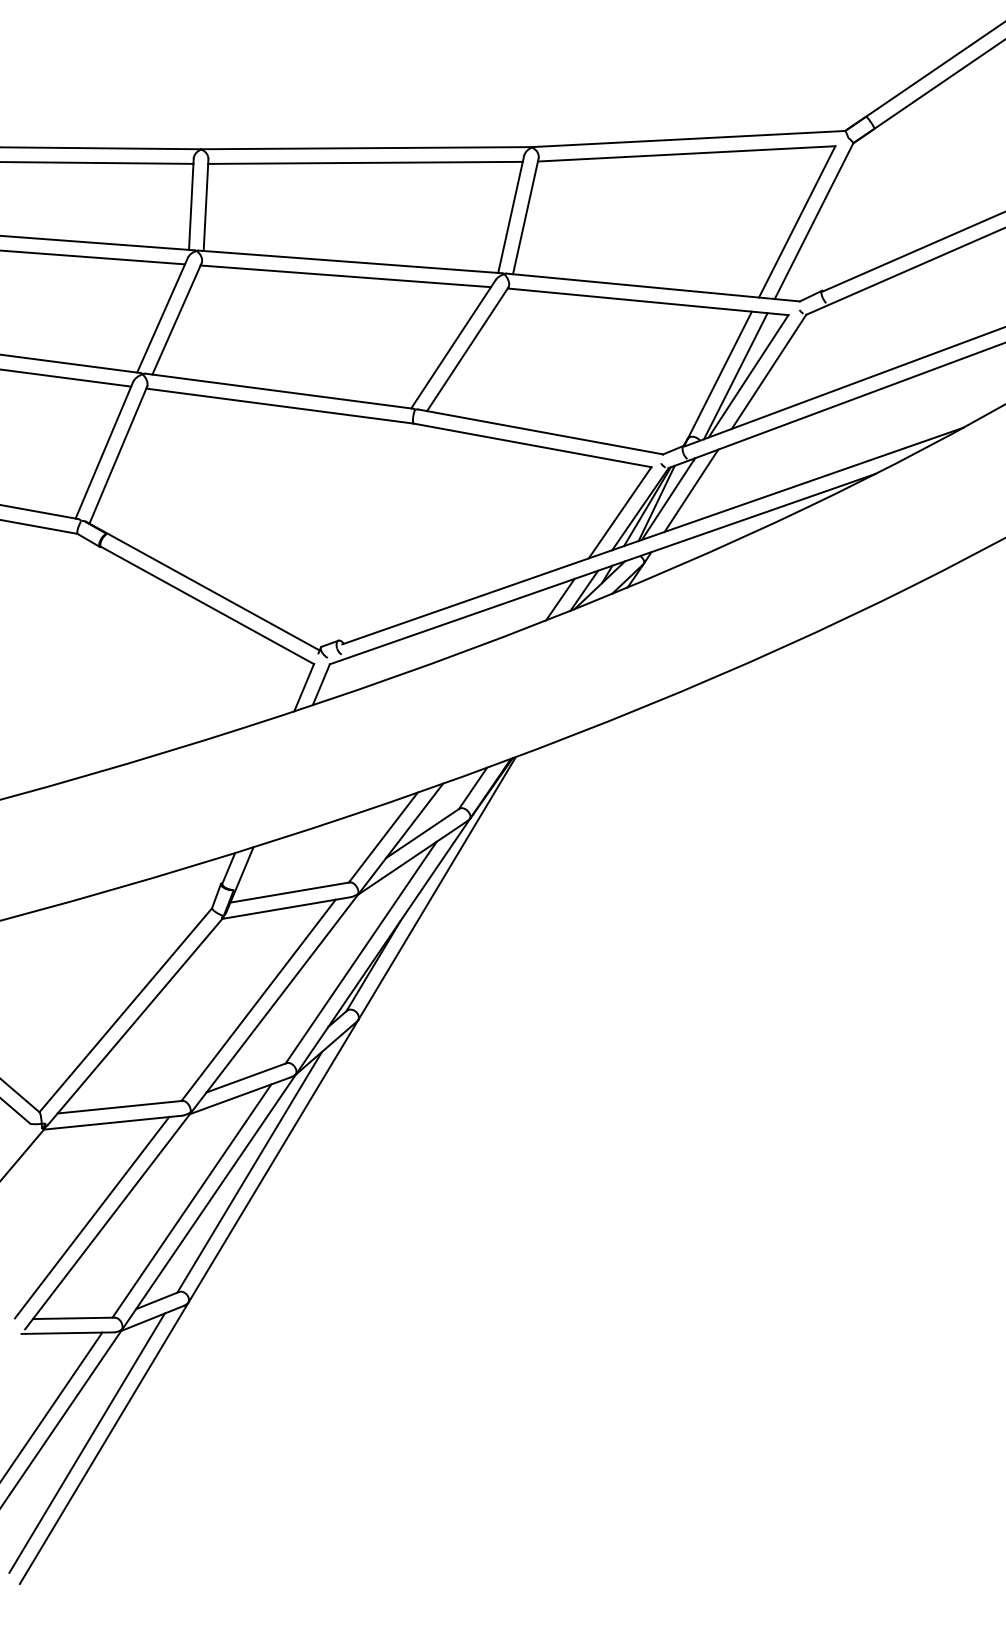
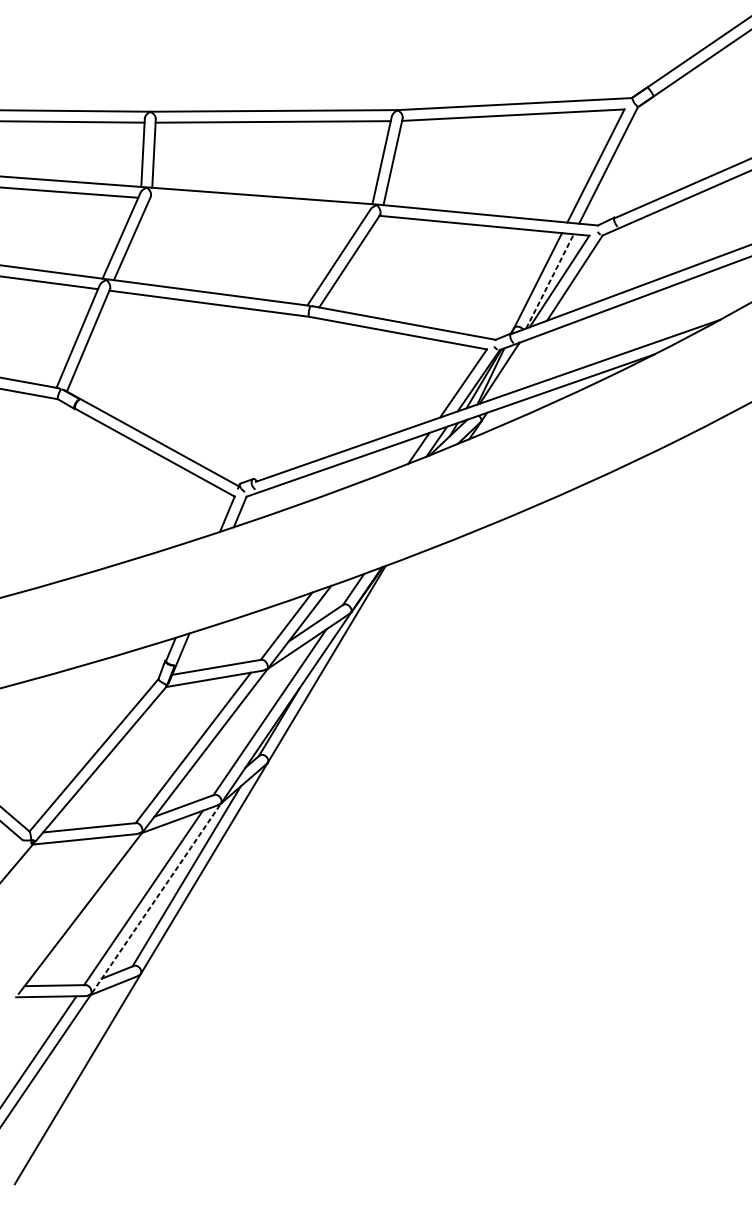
line: (345, 276) -> (258, 206), removed
line: (735, 376) -> (549, 281), solid -> dashed
line: (691, 490) -> (516, 366), removed
line: (209, 1201) -> (156, 898), solid -> dashed
line: (91, 1217) -> (68, 910), removed
line: (86, 1442) -> (64, 1078), removed

